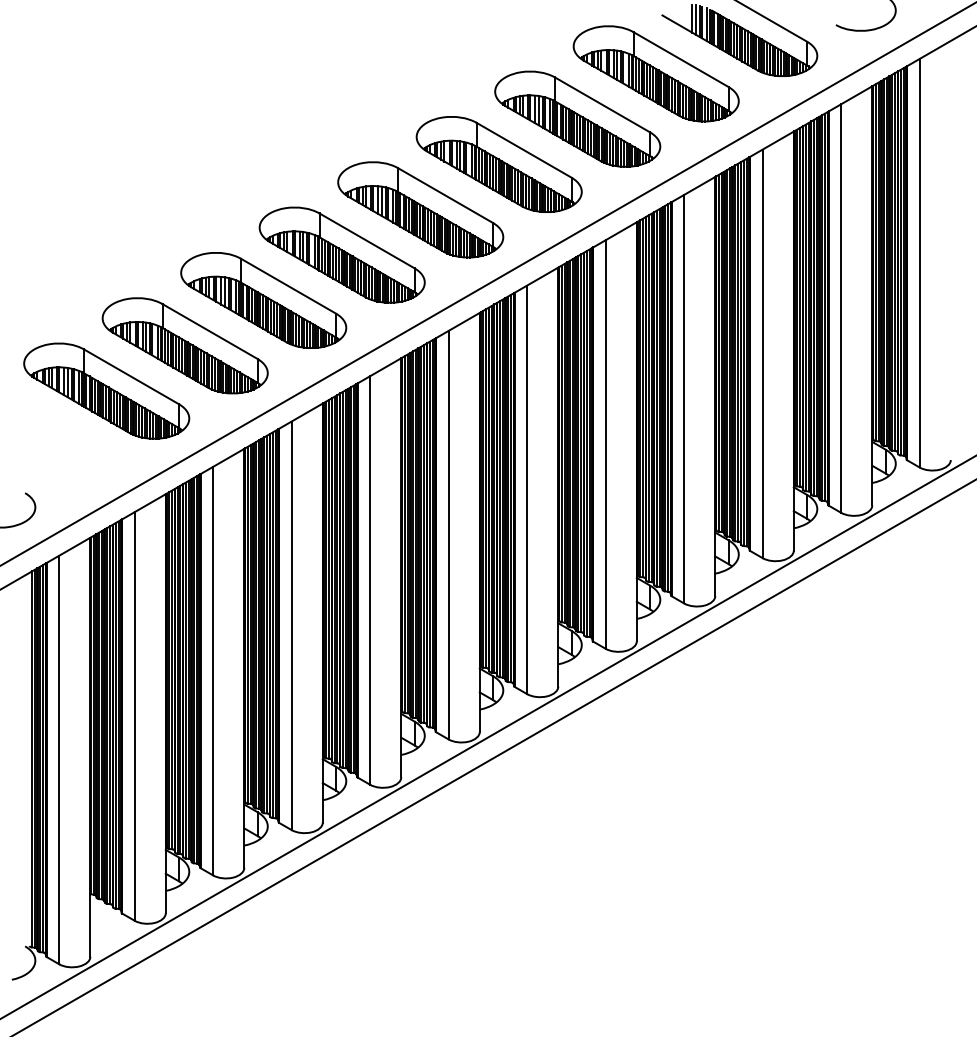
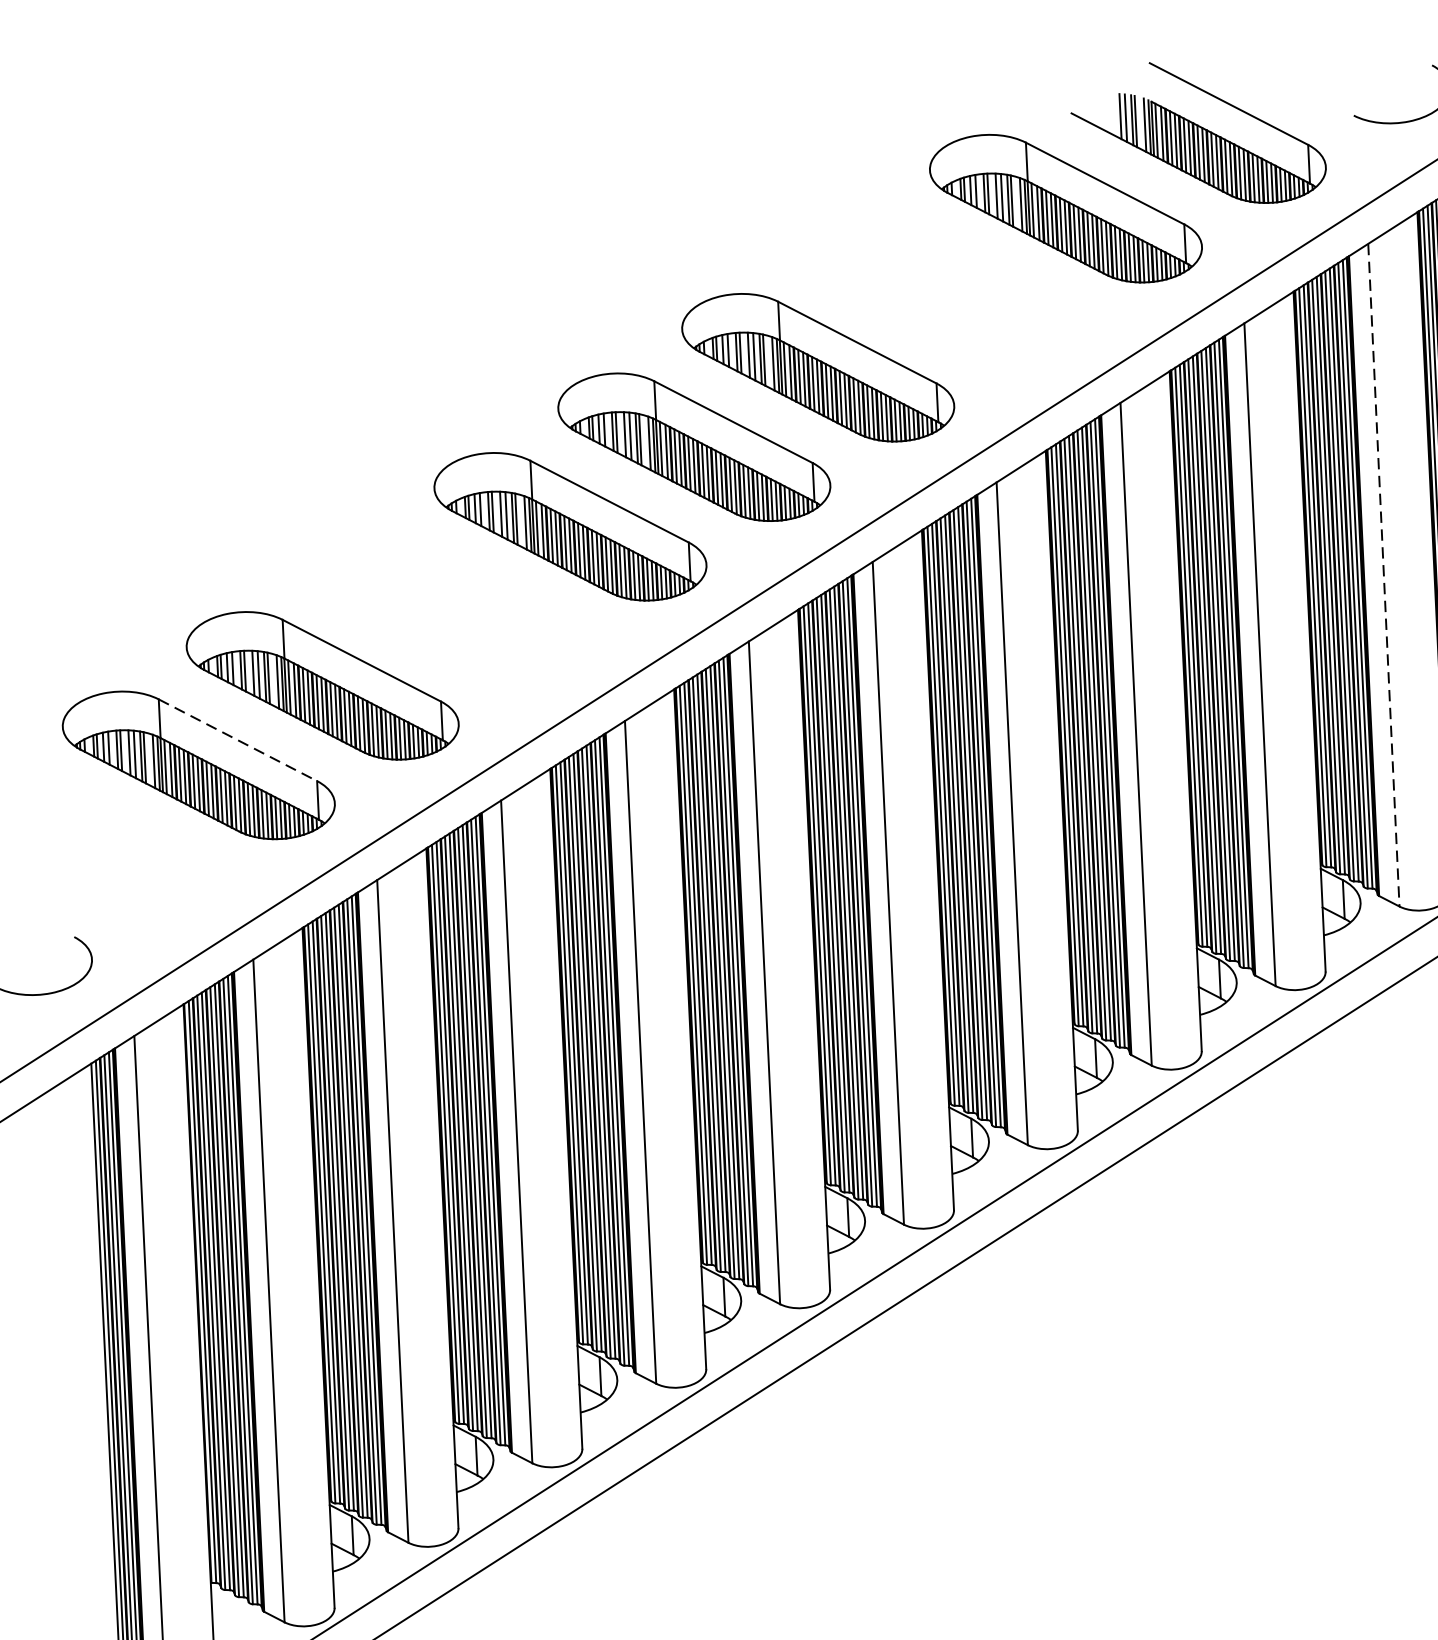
part: (577, 118) -> (941, 287), removed
part: (263, 300) -> (446, 606), removed
line: (841, 309) -> (1384, 576), solid -> dashed
line: (131, 376) -> (237, 739), solid -> dashed

